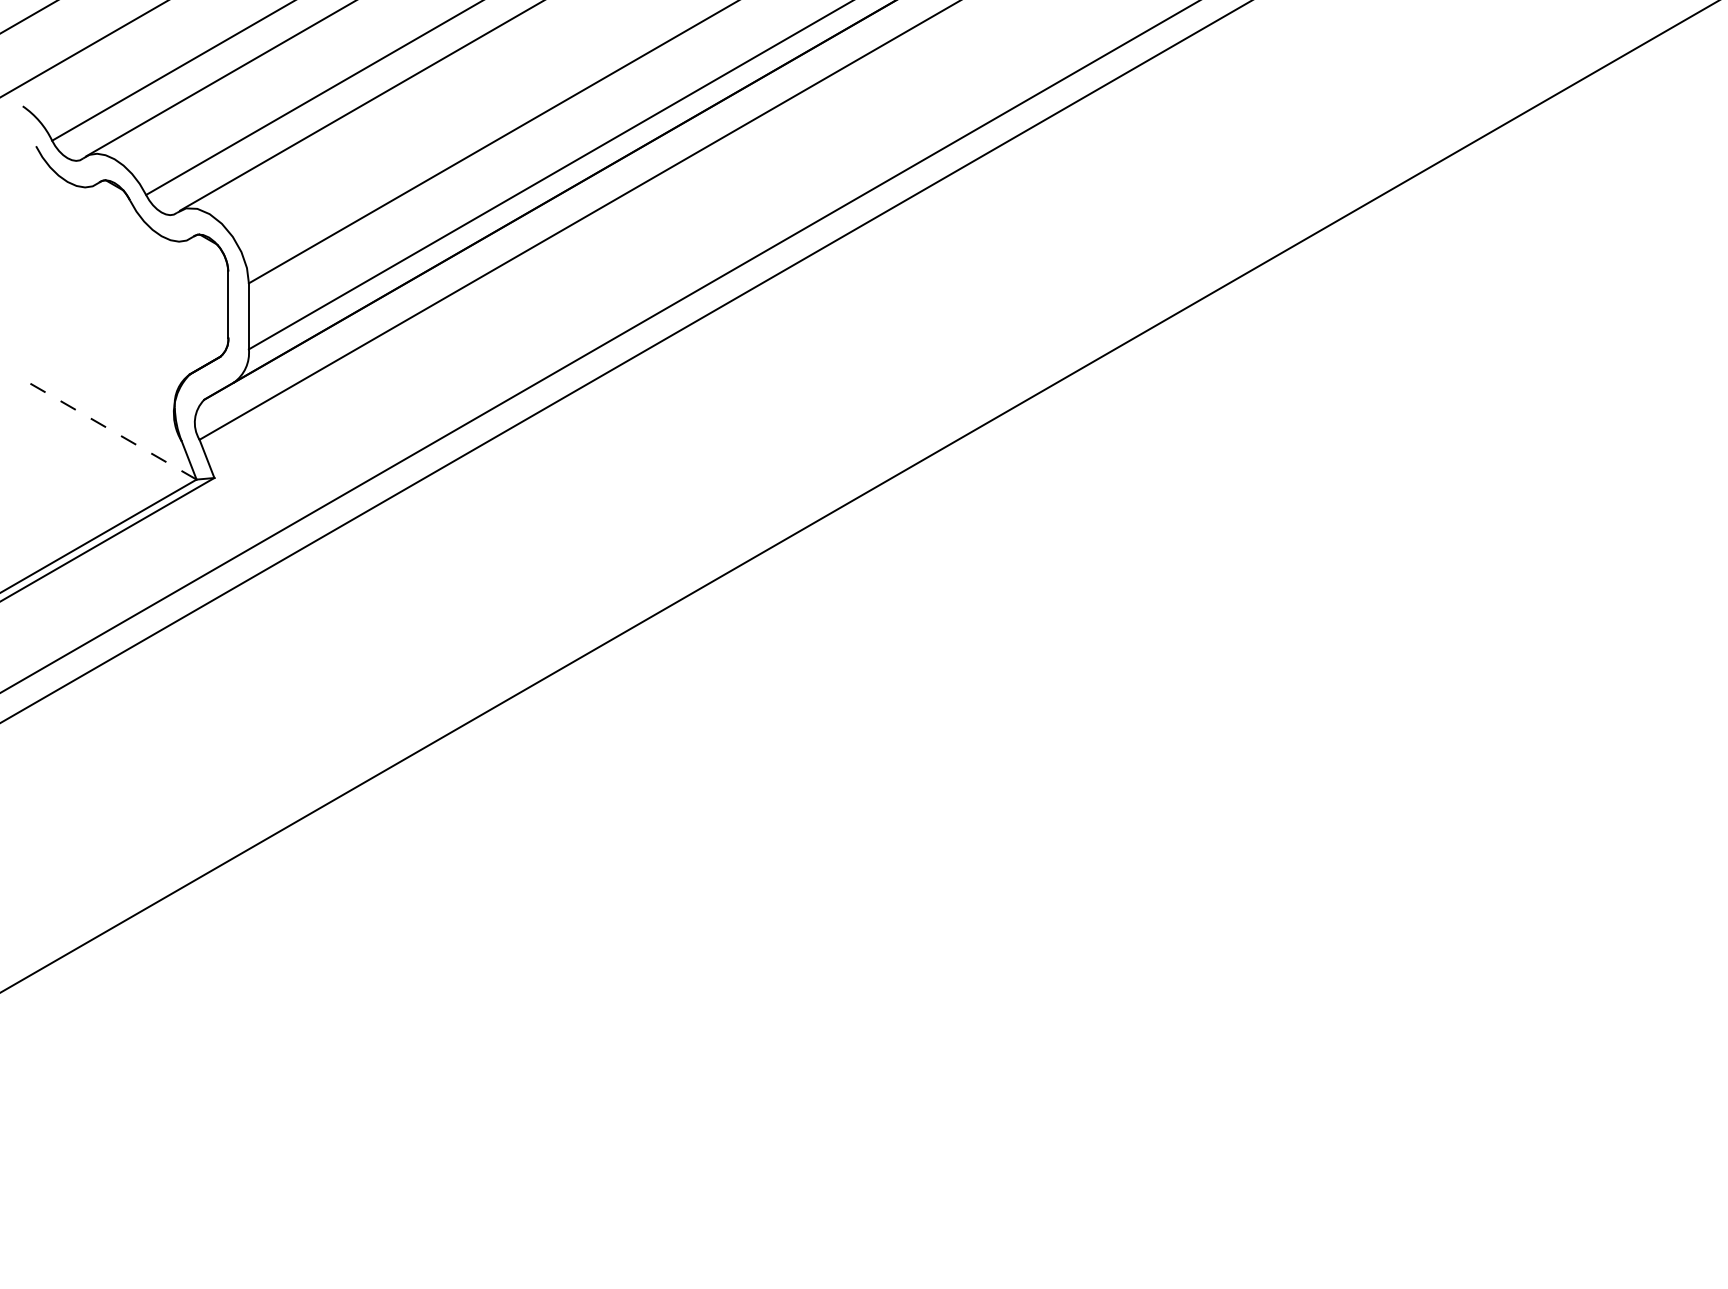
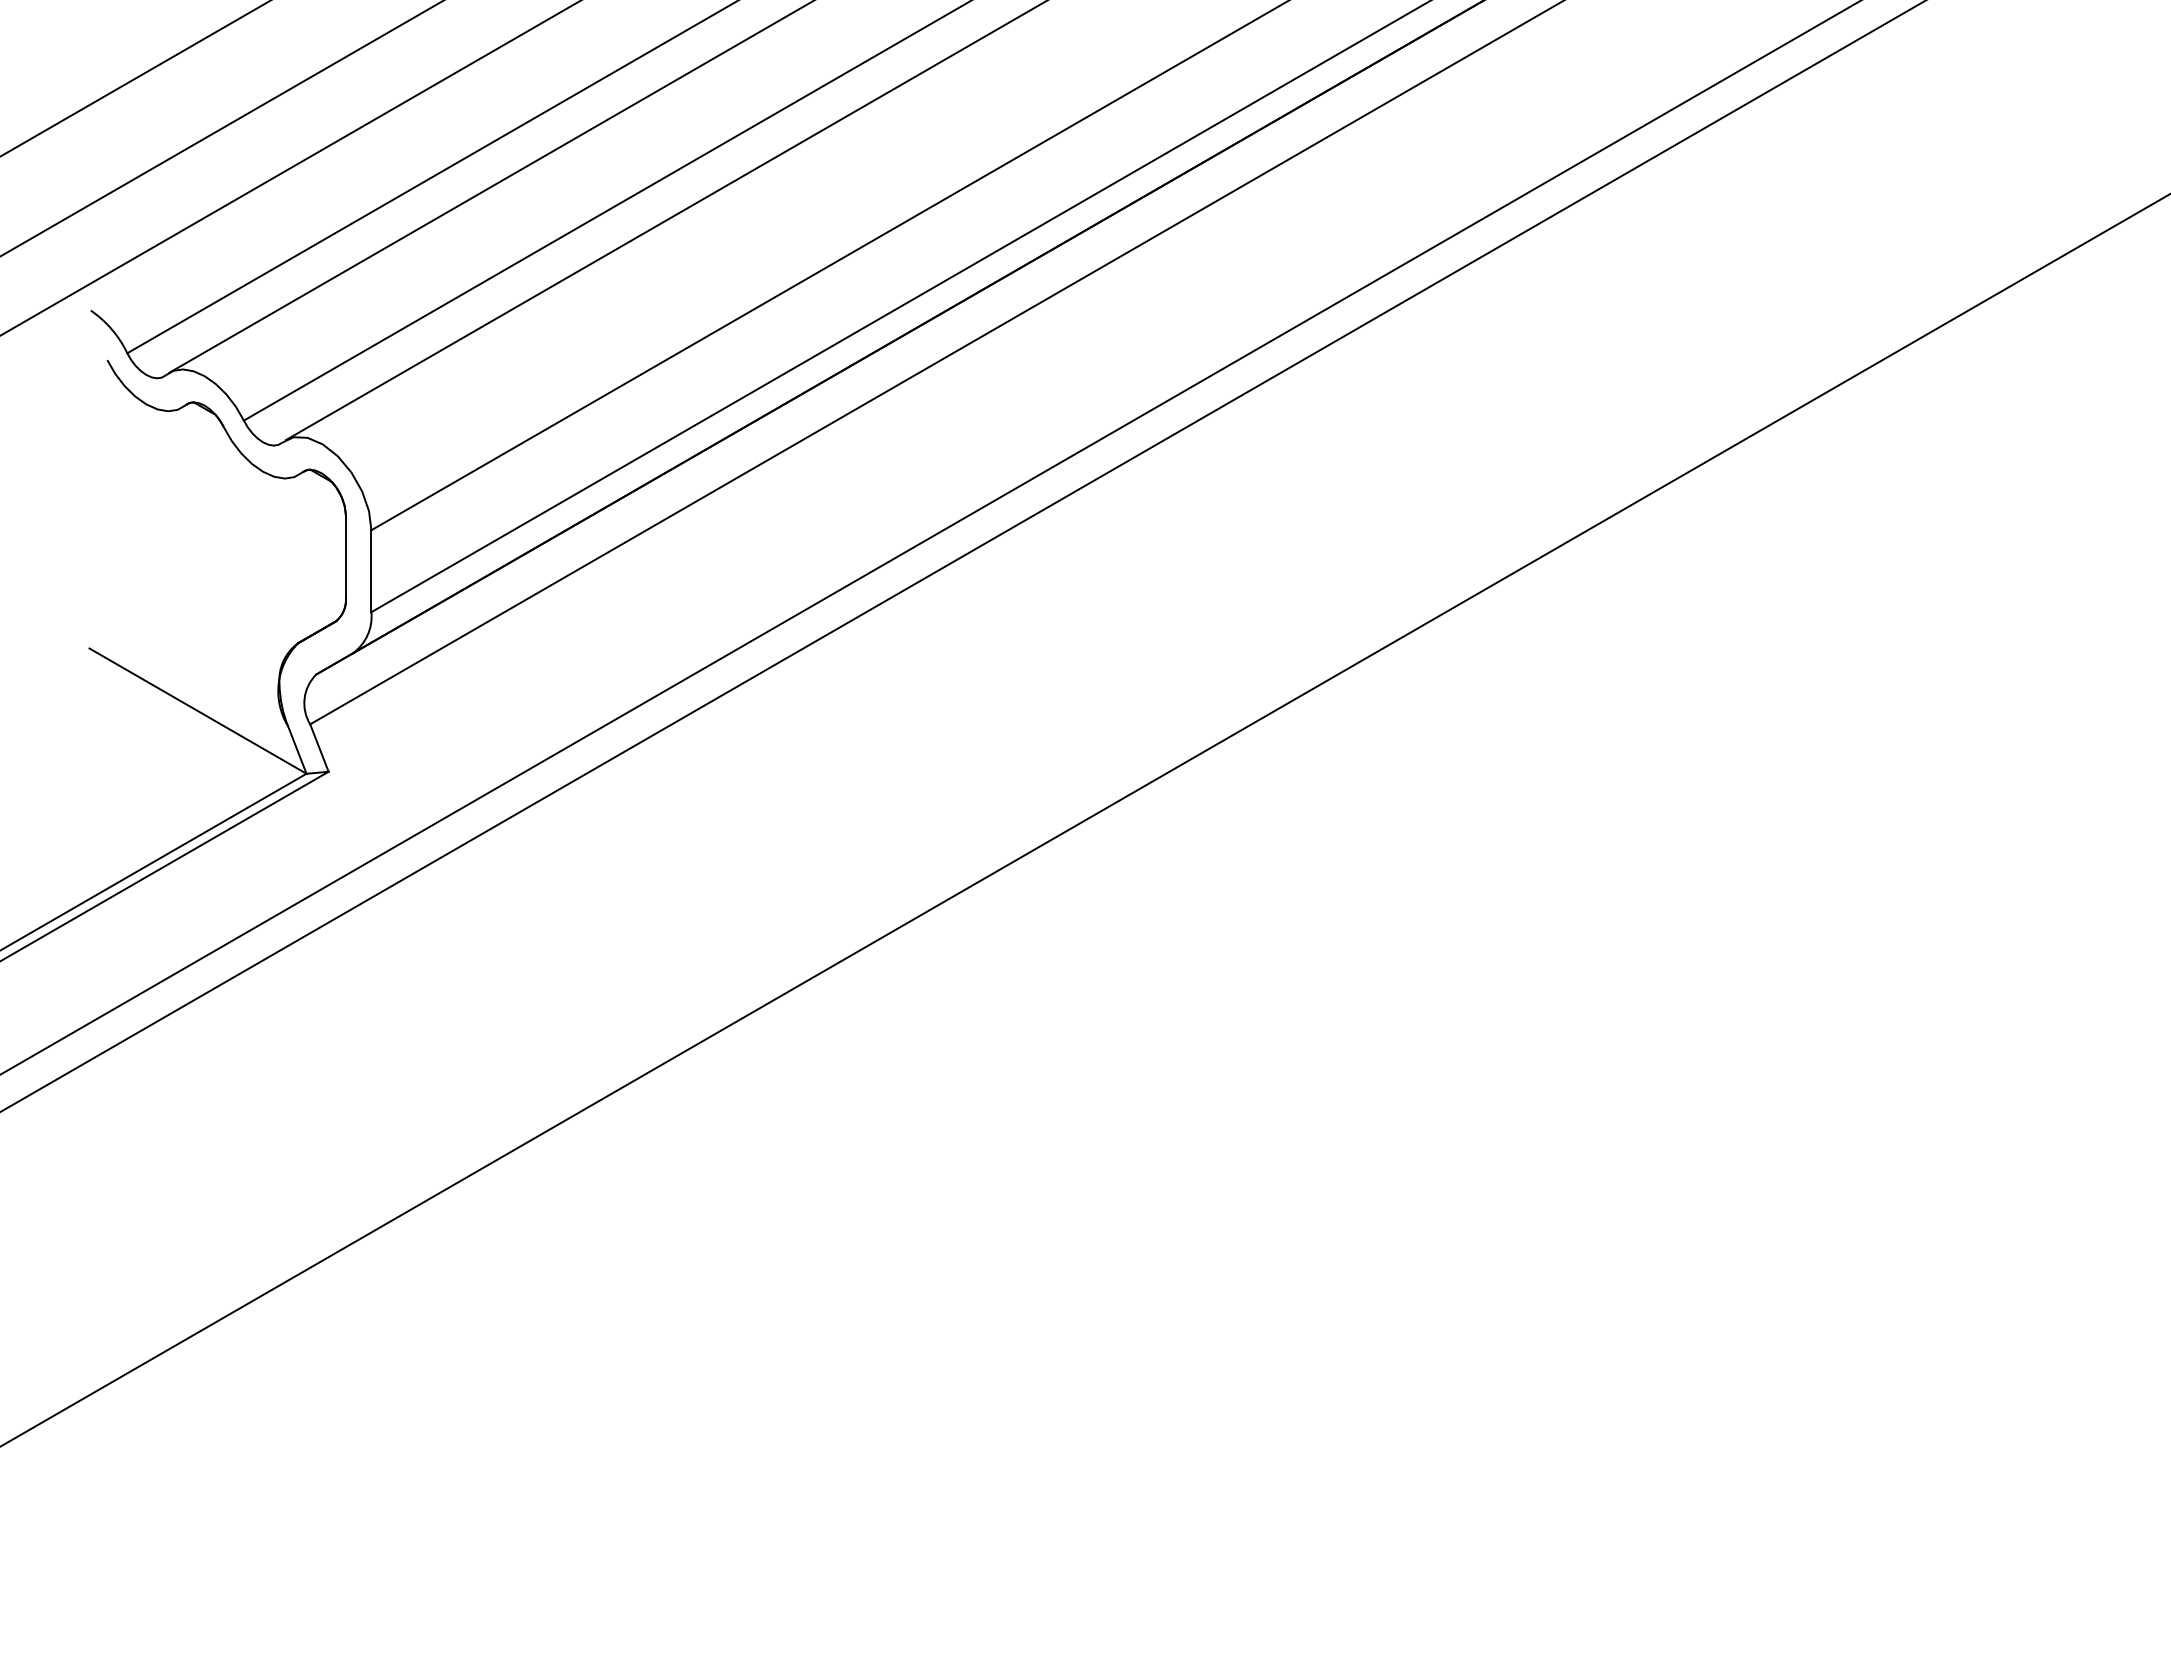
line: (108, 428) -> (197, 710), dashed -> solid

